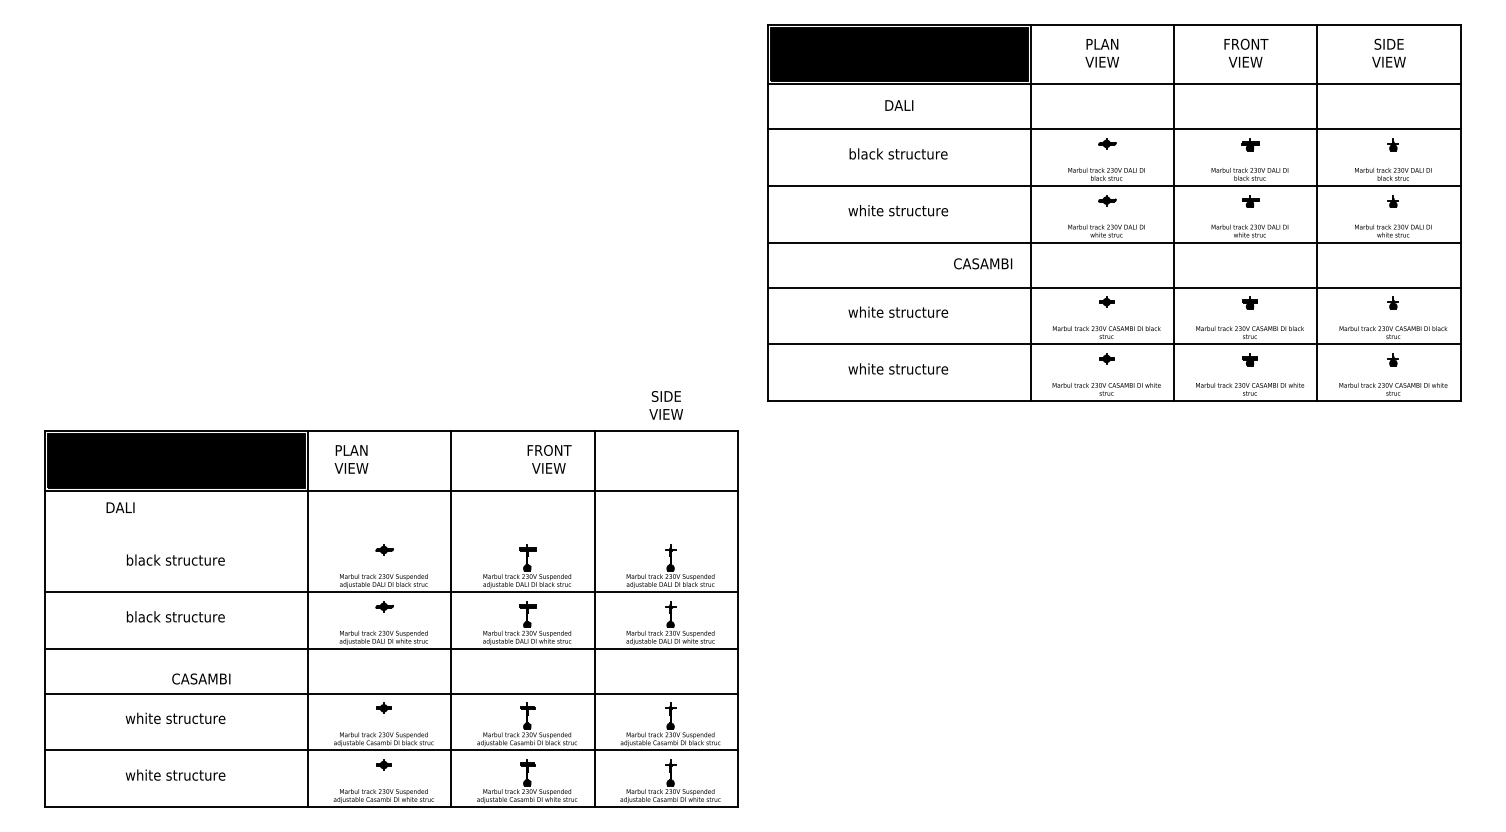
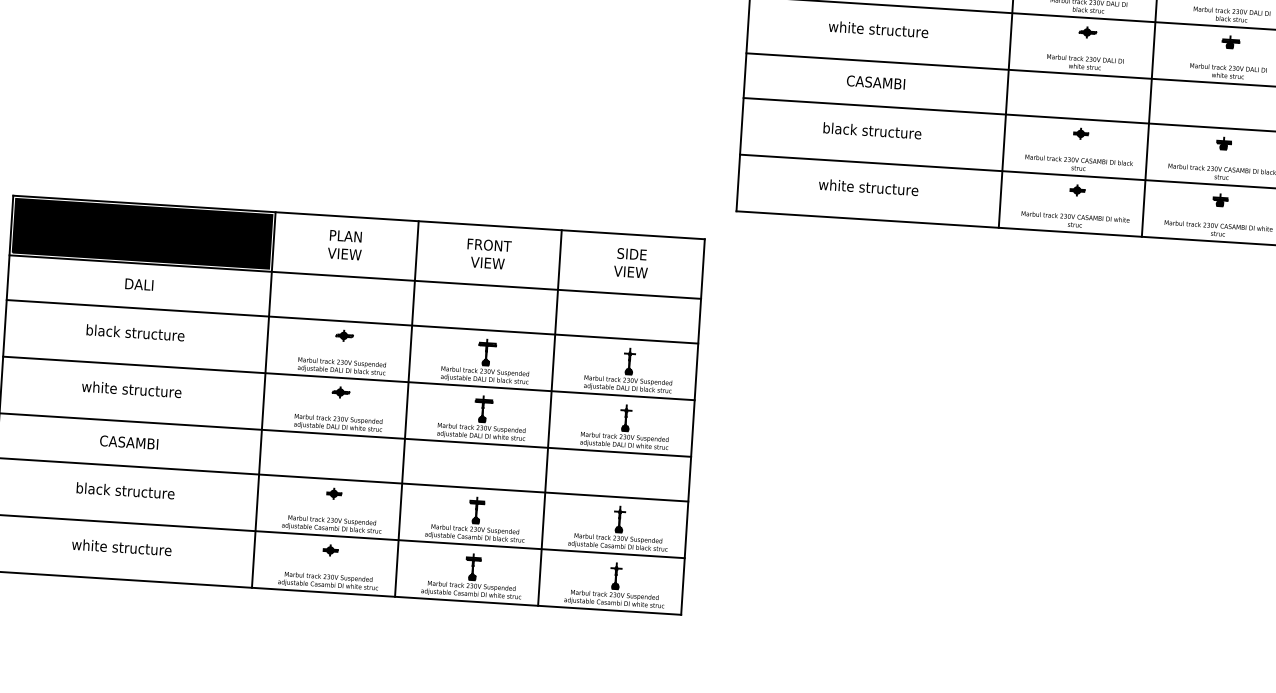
text: (983, 263) -> (876, 82), moved
text: (898, 311) -> (872, 130), white structure -> black structure
text: (665, 405) -> (630, 263), moved
text: (351, 459) -> (345, 245), moved
text: (549, 459) -> (488, 254), moved
text: (120, 507) -> (139, 284), moved
line: (391, 535) -> (352, 321), added
text: (175, 616) -> (131, 389), black structure -> white structure
text: (201, 678) -> (129, 442), moved
text: (175, 718) -> (125, 490), white structure -> black structure

